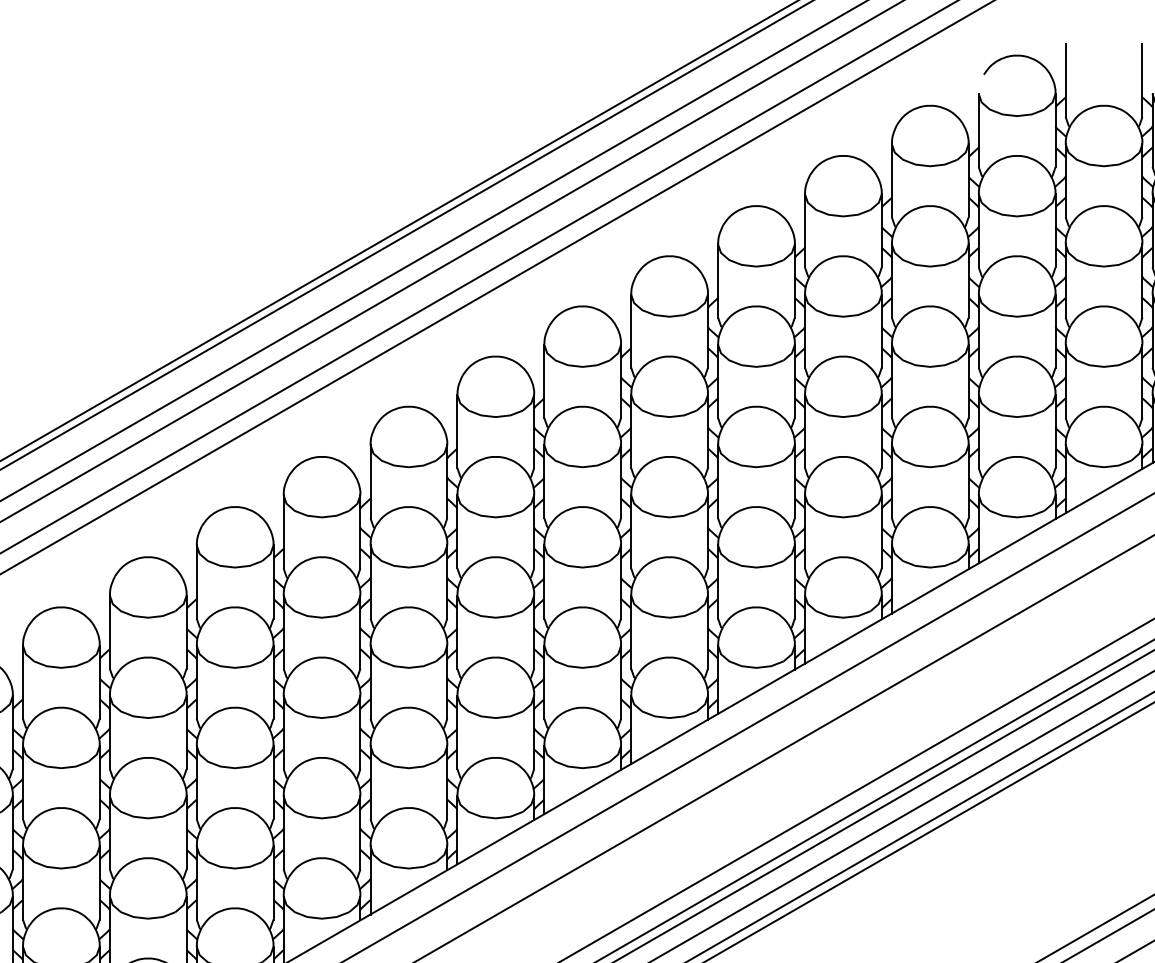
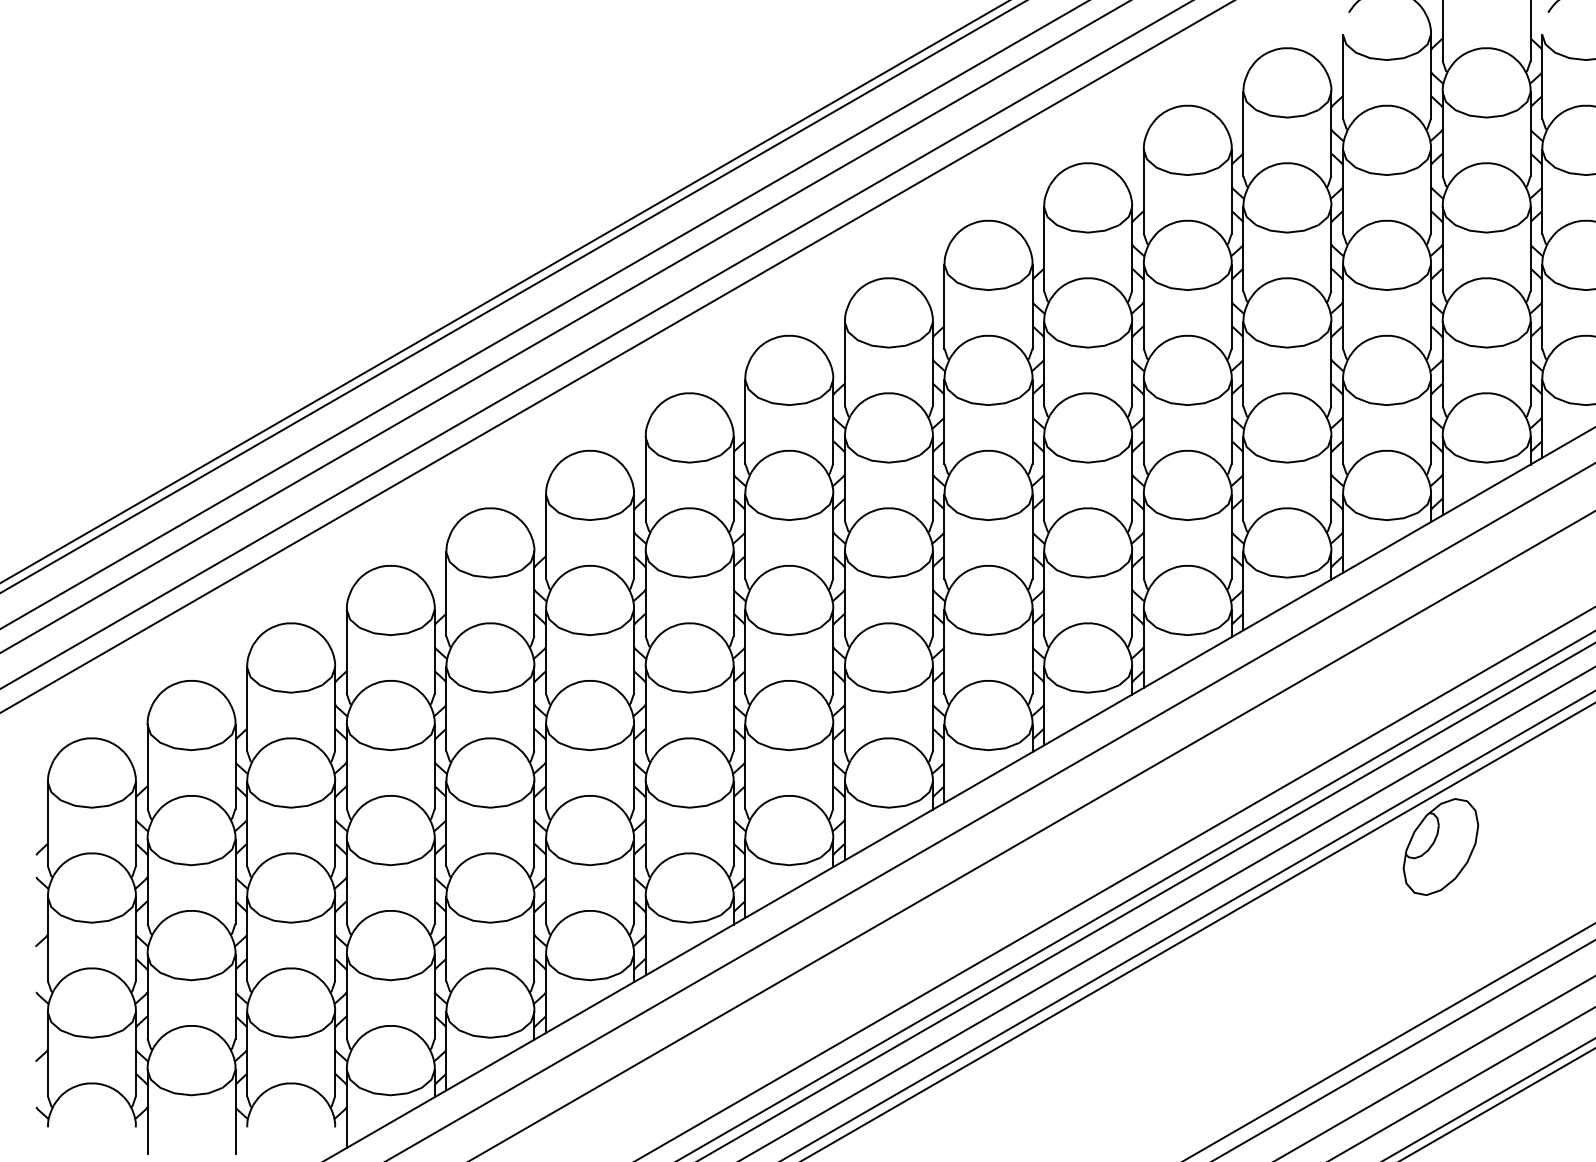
part: (1063, 802) -> (1440, 846), added

